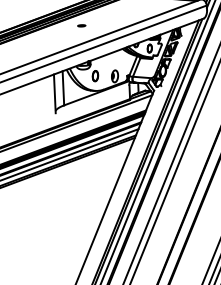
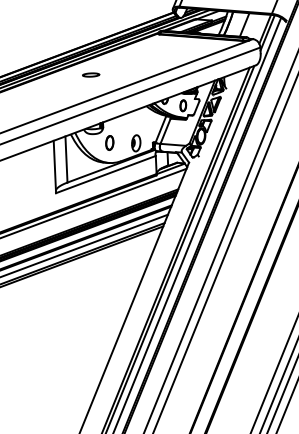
part: (81, 25) -> (91, 74), size x1.67
line: (92, 99) -> (105, 174), added

